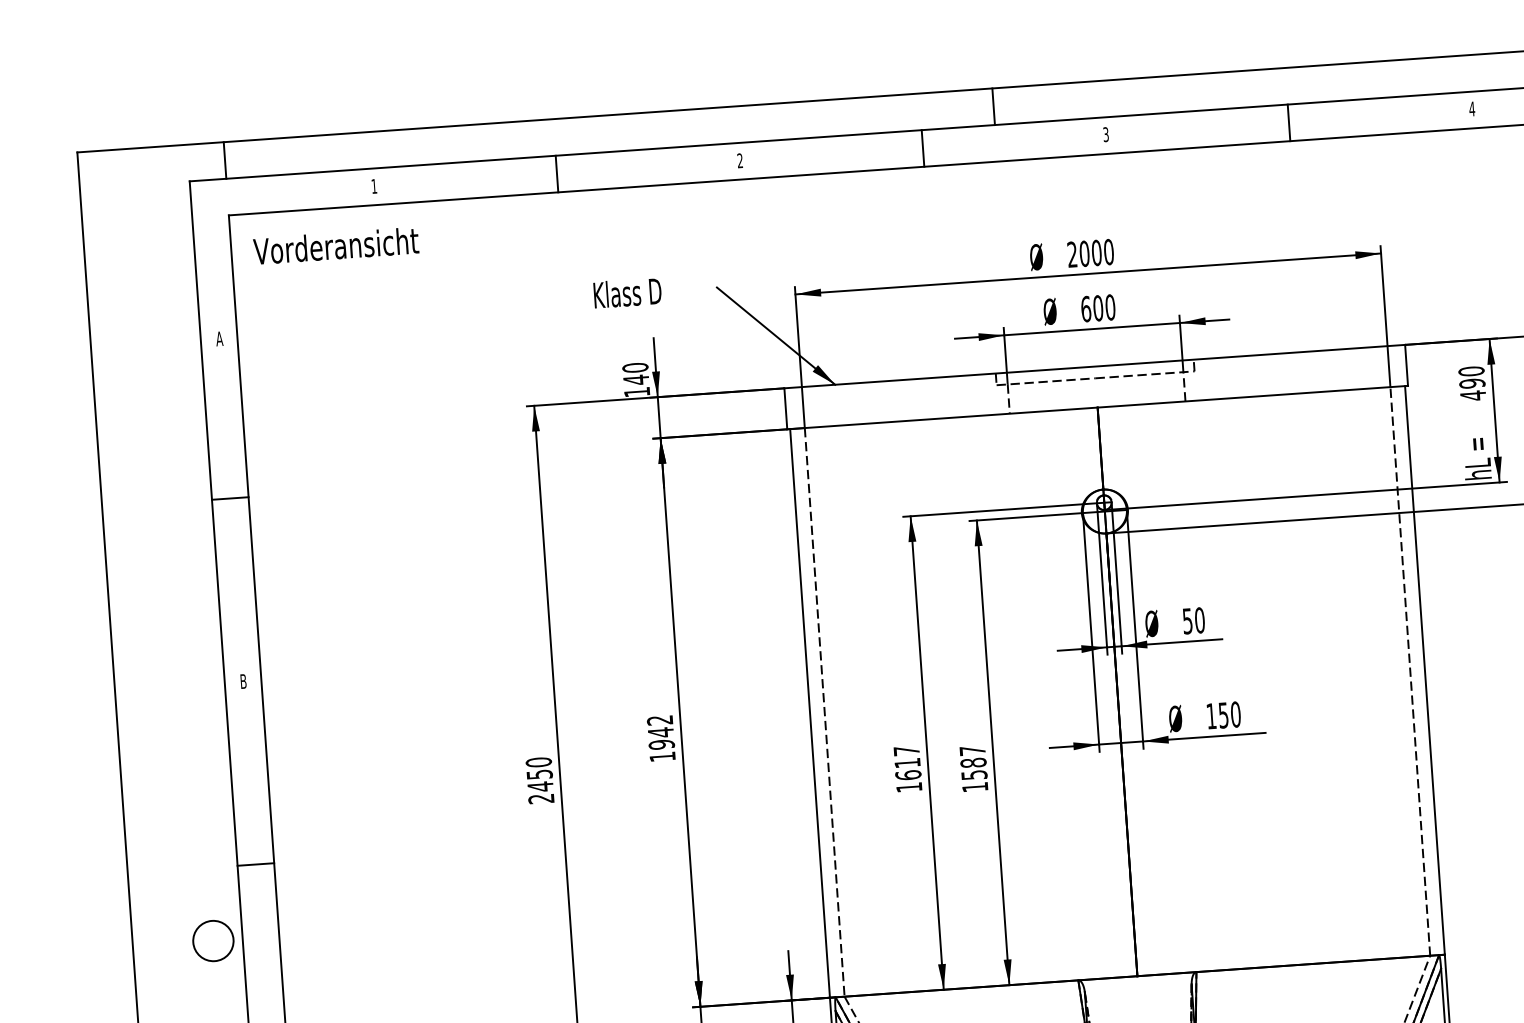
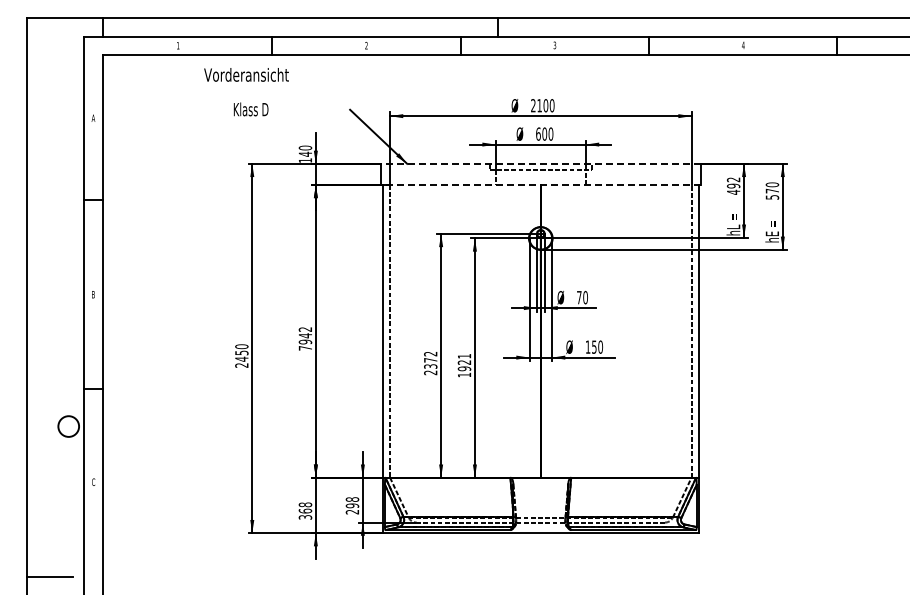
text: (336, 245) -> (246, 74), moved
text: (1084, 253) -> (539, 105), 2000 -> 2100
text: (626, 293) -> (250, 109), moved
line: (1094, 365) -> (540, 163), solid -> dashed
text: (1471, 370) -> (733, 179), 490 -> 492
line: (1096, 406) -> (540, 184), solid -> dashed
text: (1188, 620) -> (579, 297), 50 -> 70
text: (660, 757) -> (304, 348), 1942 -> 7942
text: (973, 762) -> (464, 362), 1587 -> 1921
text: (907, 769) -> (430, 363), 1617 -> 2372

